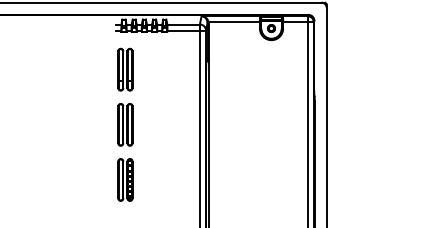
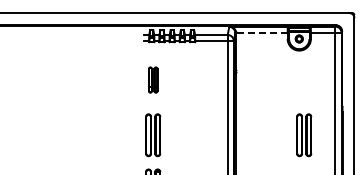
line: (234, 22) -> (262, 32), solid -> dashed
part: (125, 69) -> (153, 79), size x0.6
part: (276, 124) -> (304, 134), added

